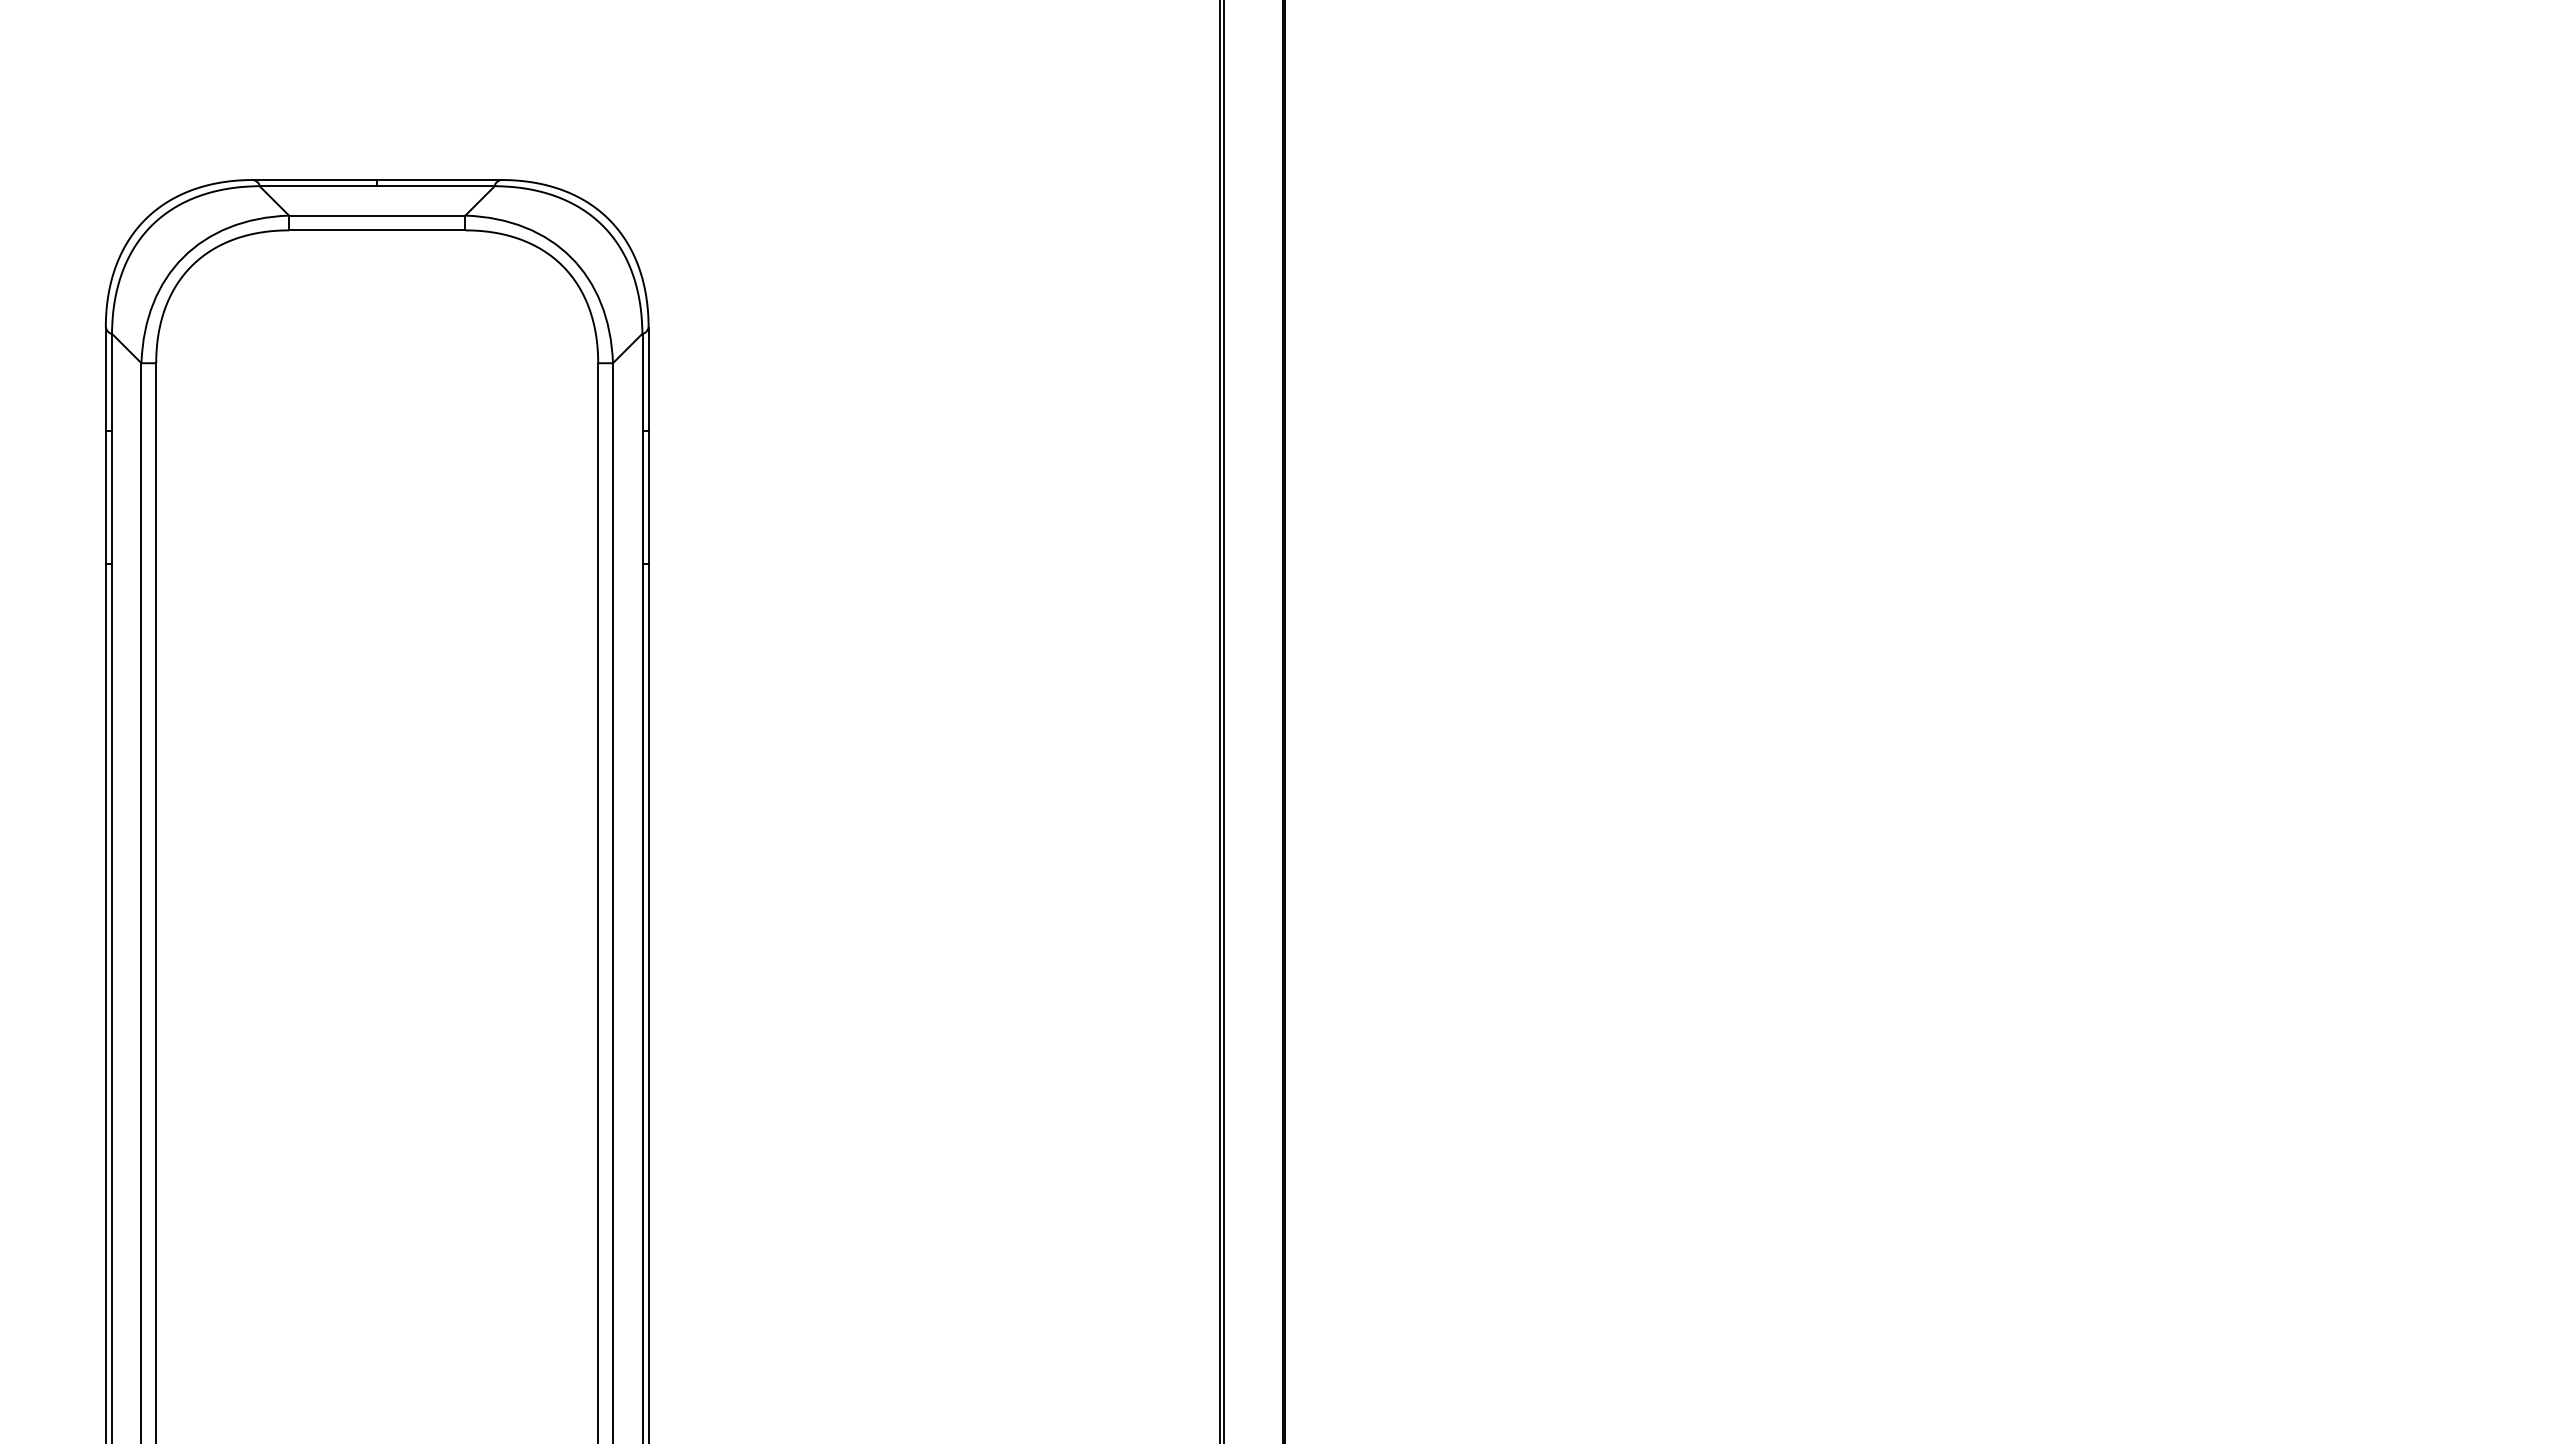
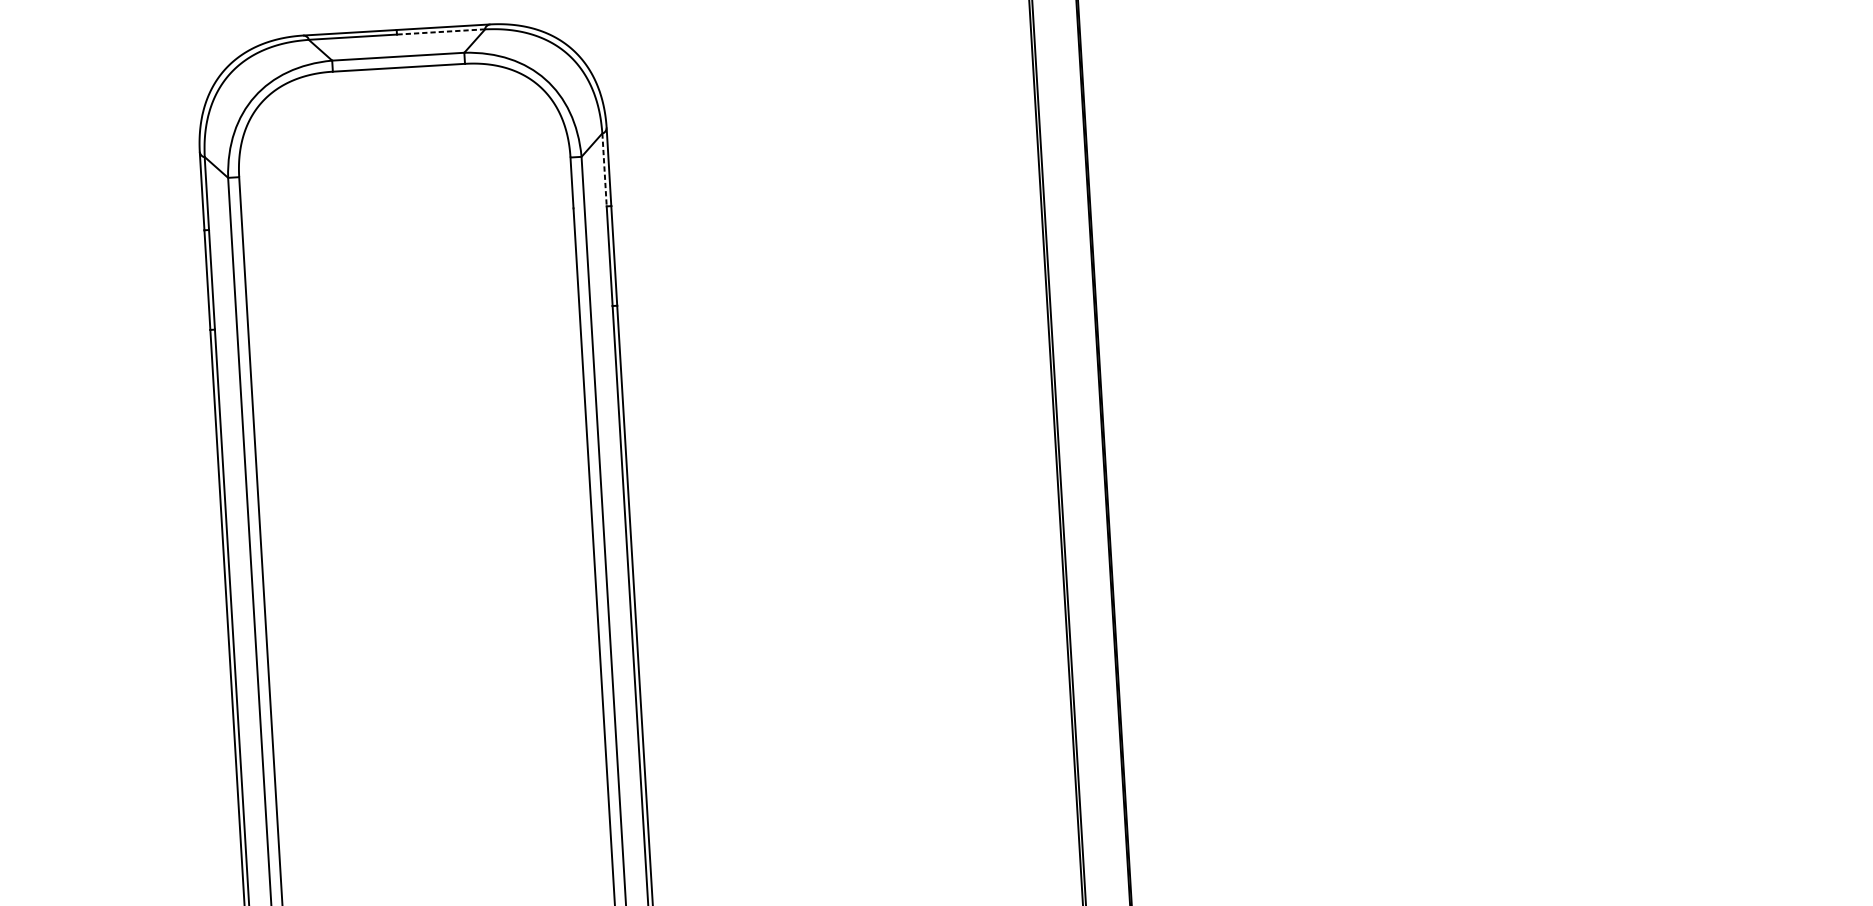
line: (436, 186) -> (441, 32), solid -> dashed
line: (642, 382) -> (604, 169), solid -> dashed

